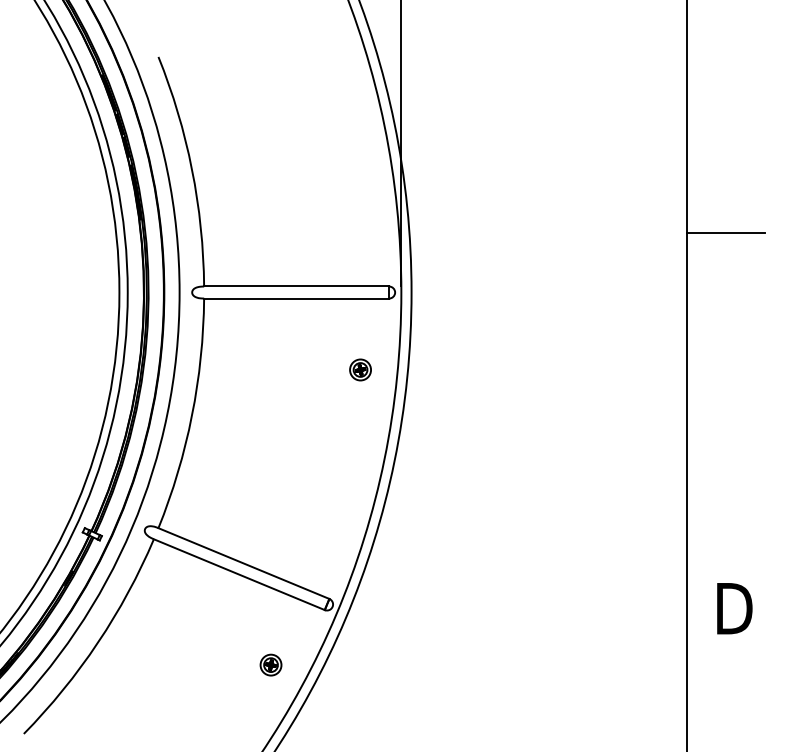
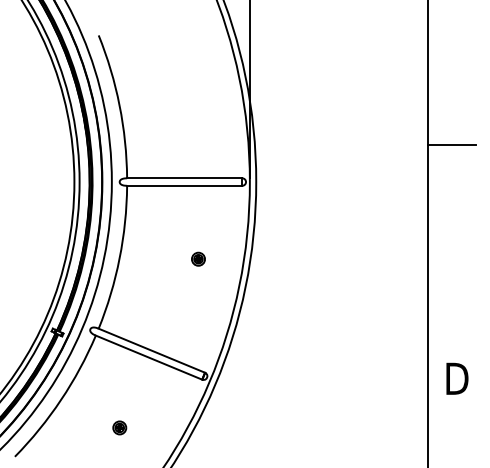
part: (360, 368) -> (198, 258), moved
part: (270, 664) -> (119, 427), moved

